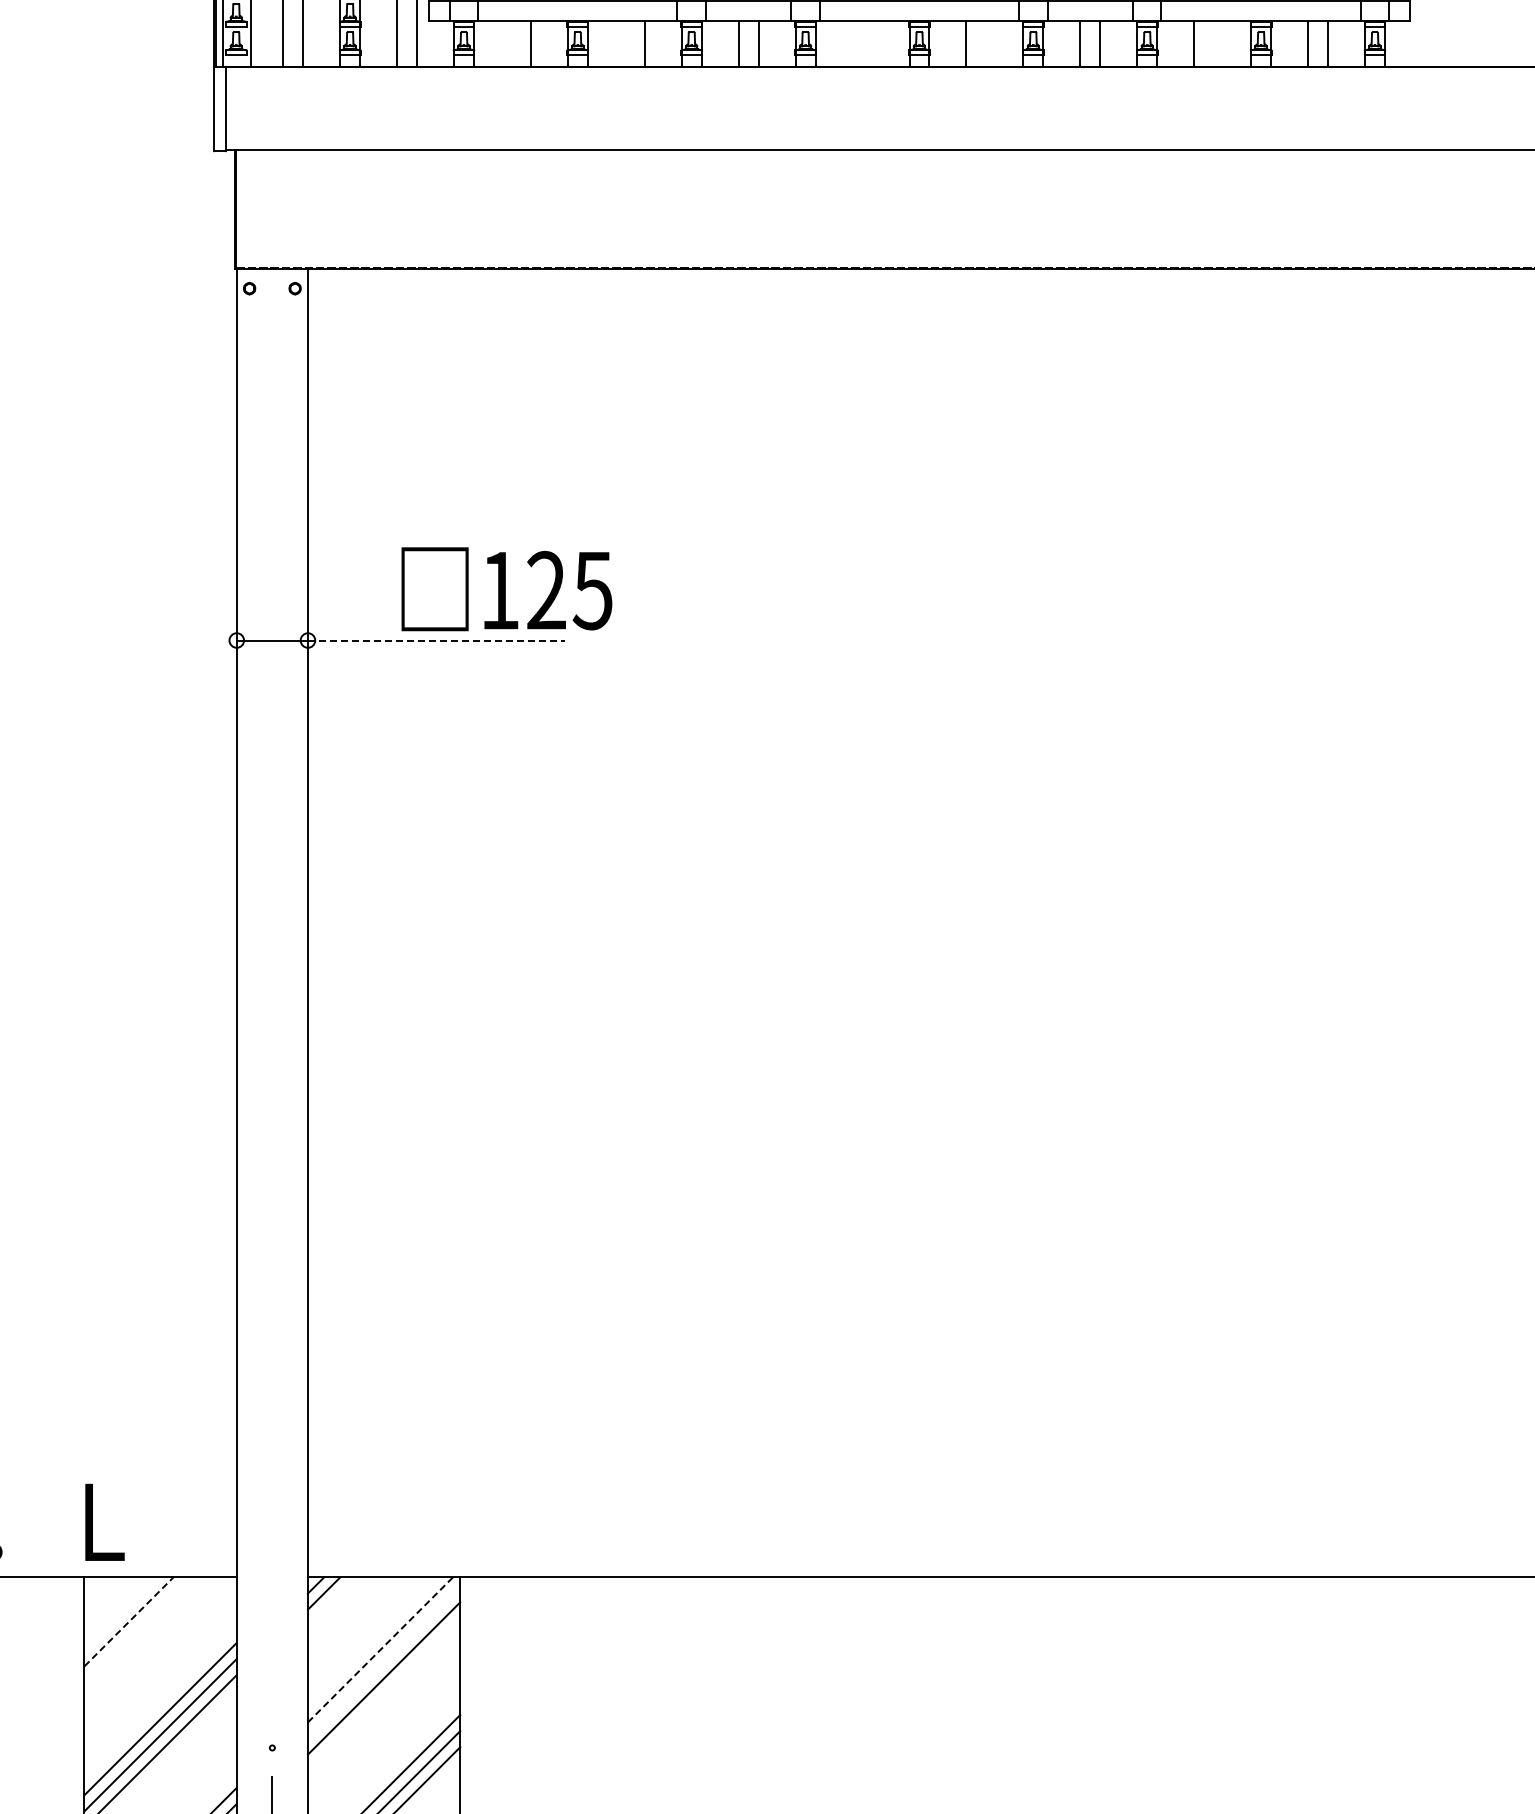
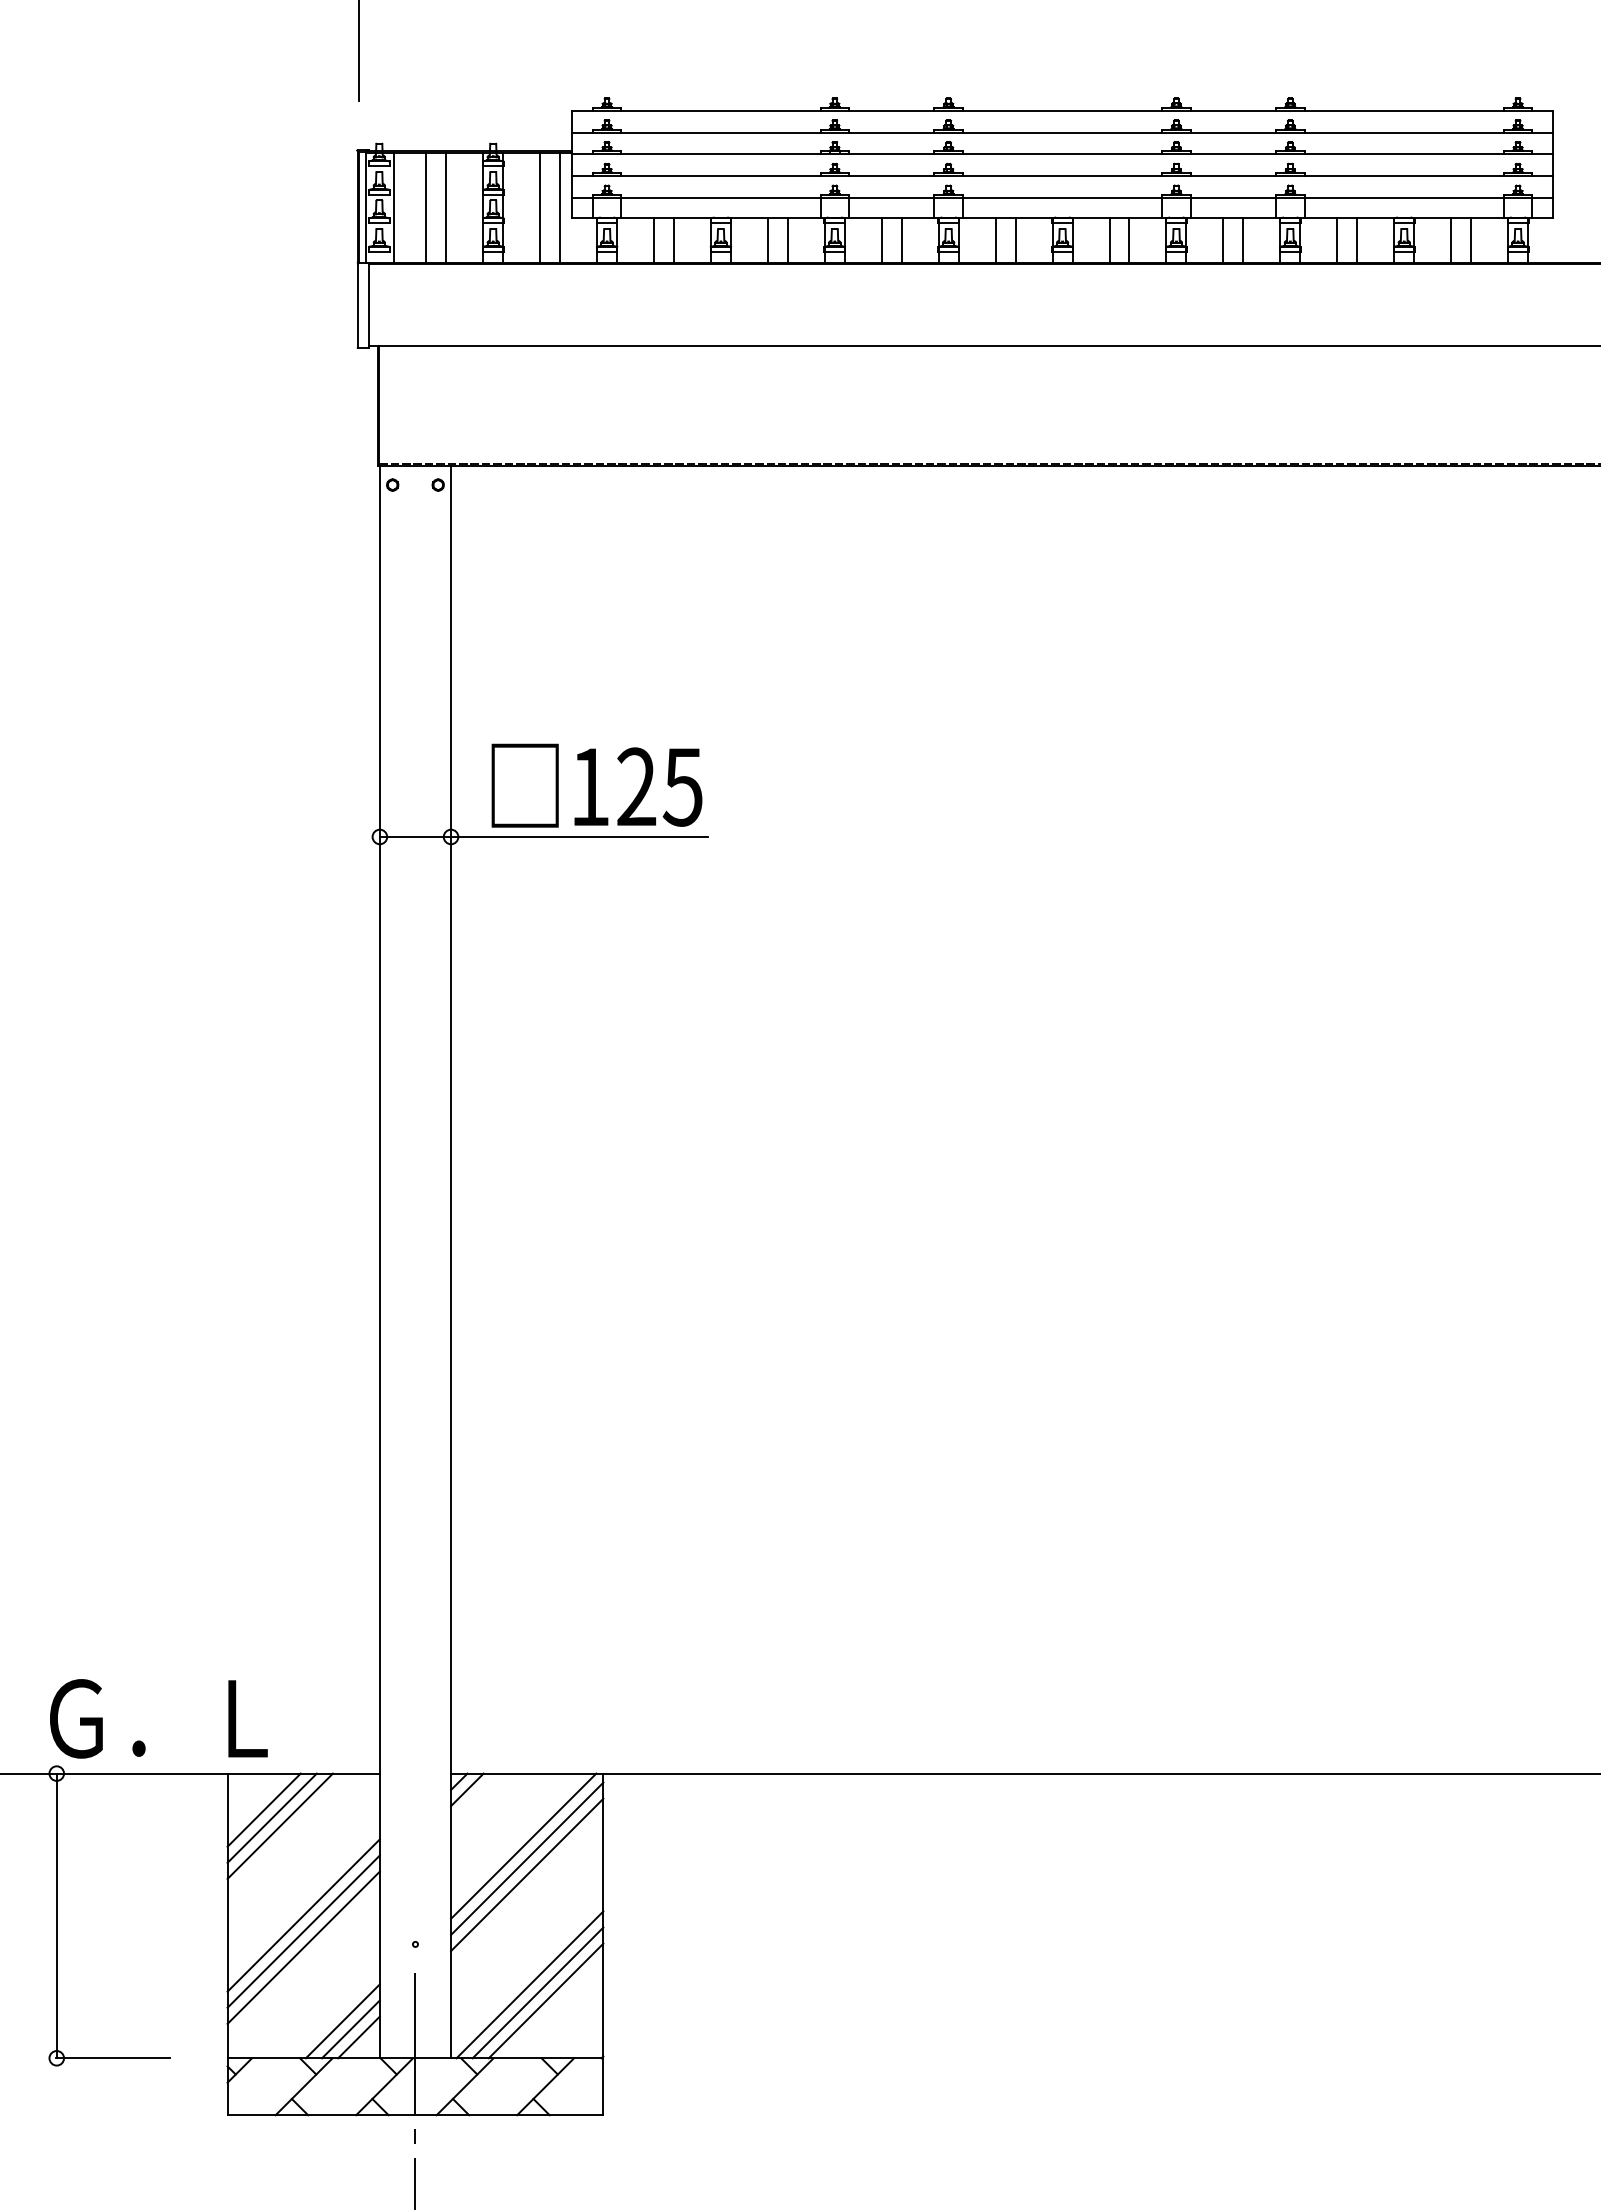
line: (511, 43) -> (654, 239), added
line: (624, 43) -> (767, 239), added
line: (852, 43) -> (995, 239), added
line: (872, 43) -> (1015, 239), added
line: (986, 43) -> (1129, 239), added
line: (1214, 43) -> (1357, 239), added
text: (506, 589) -> (596, 785), moved
line: (436, 640) -> (579, 836), dashed -> solid
line: (120, 1613) -> (263, 1809), added
line: (129, 1621) -> (272, 1817), dashed -> solid
line: (136, 1629) -> (279, 1825), added
line: (380, 1650) -> (523, 1846), dashed -> solid
line: (384, 1662) -> (527, 1858), added

